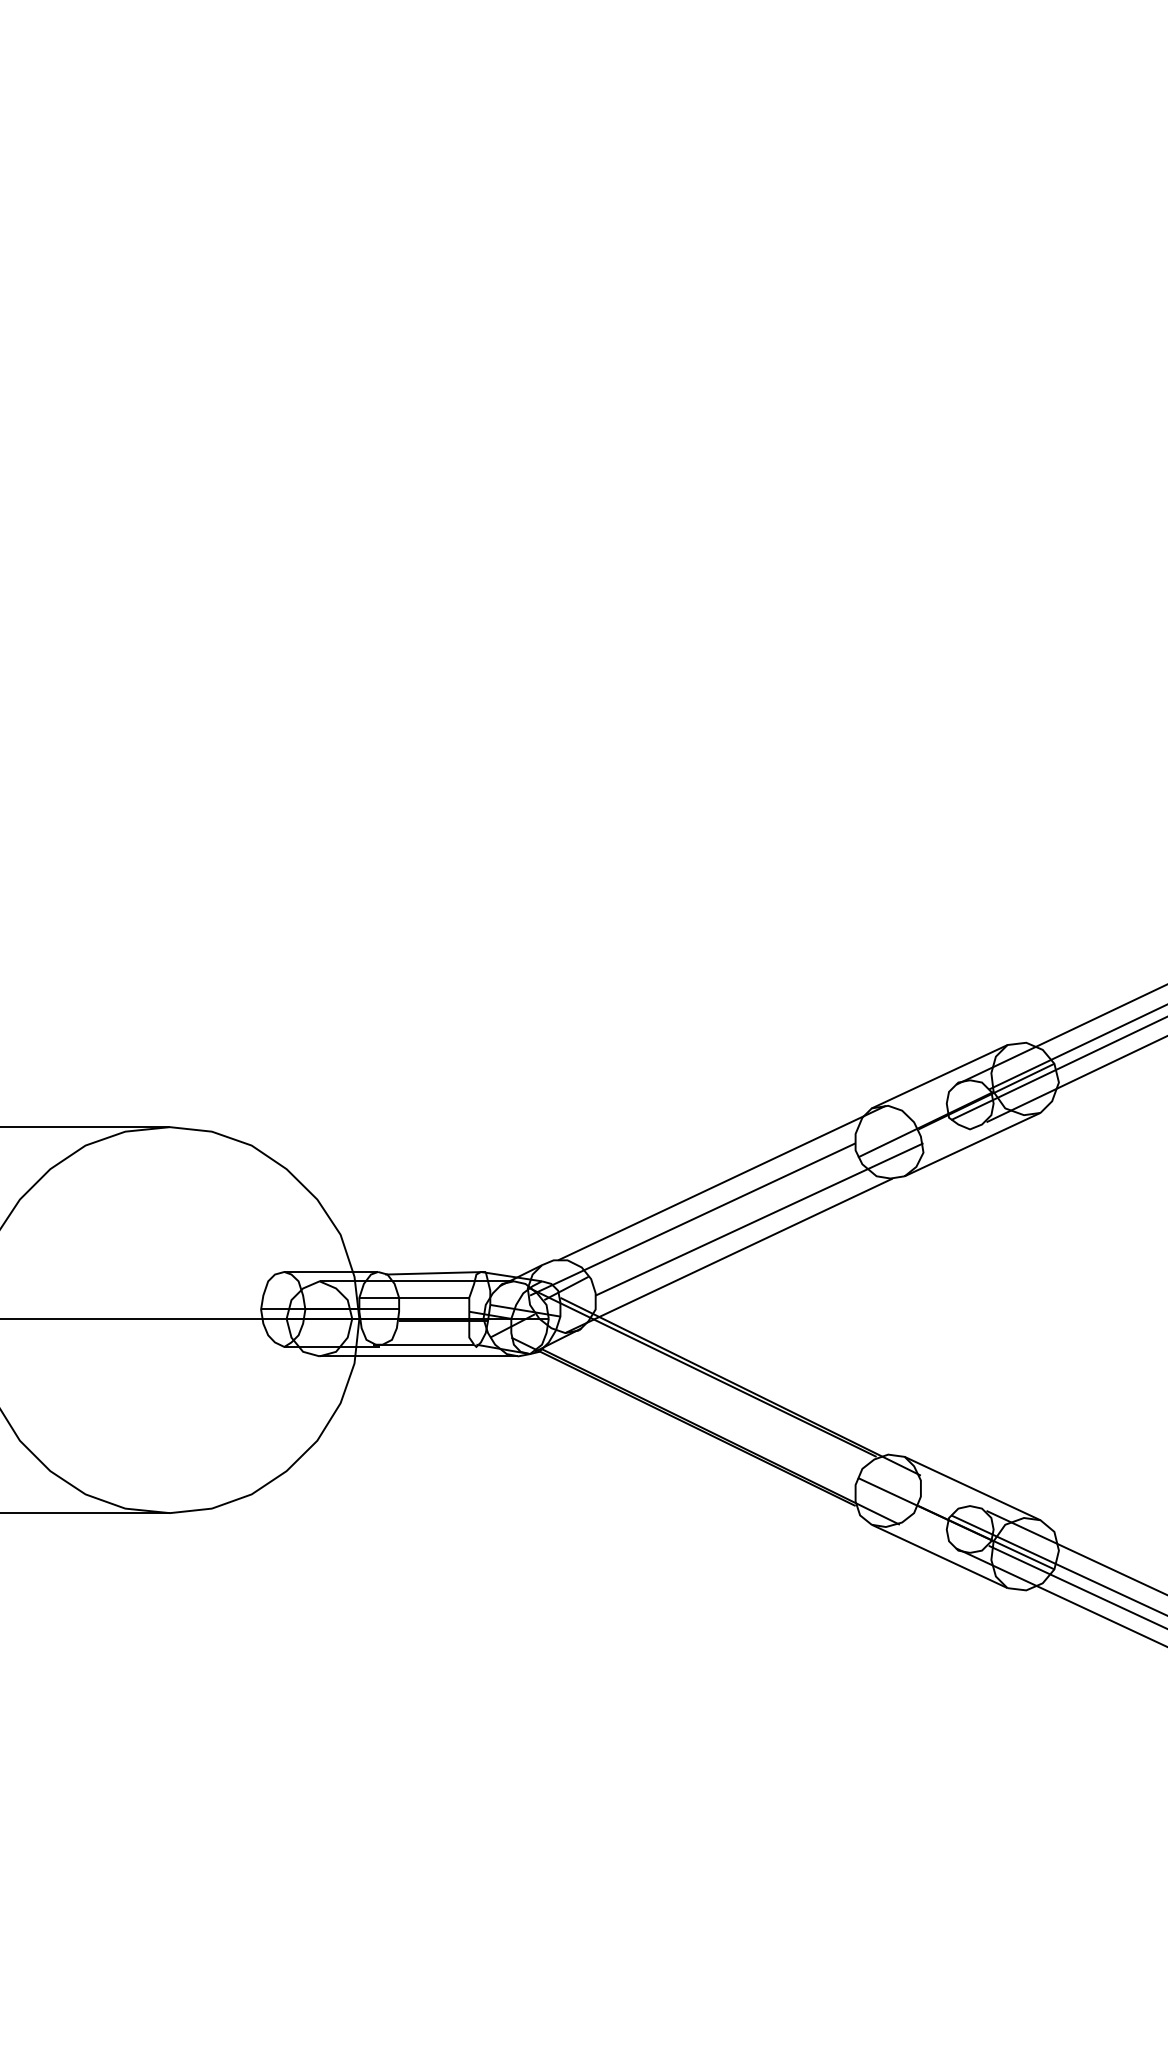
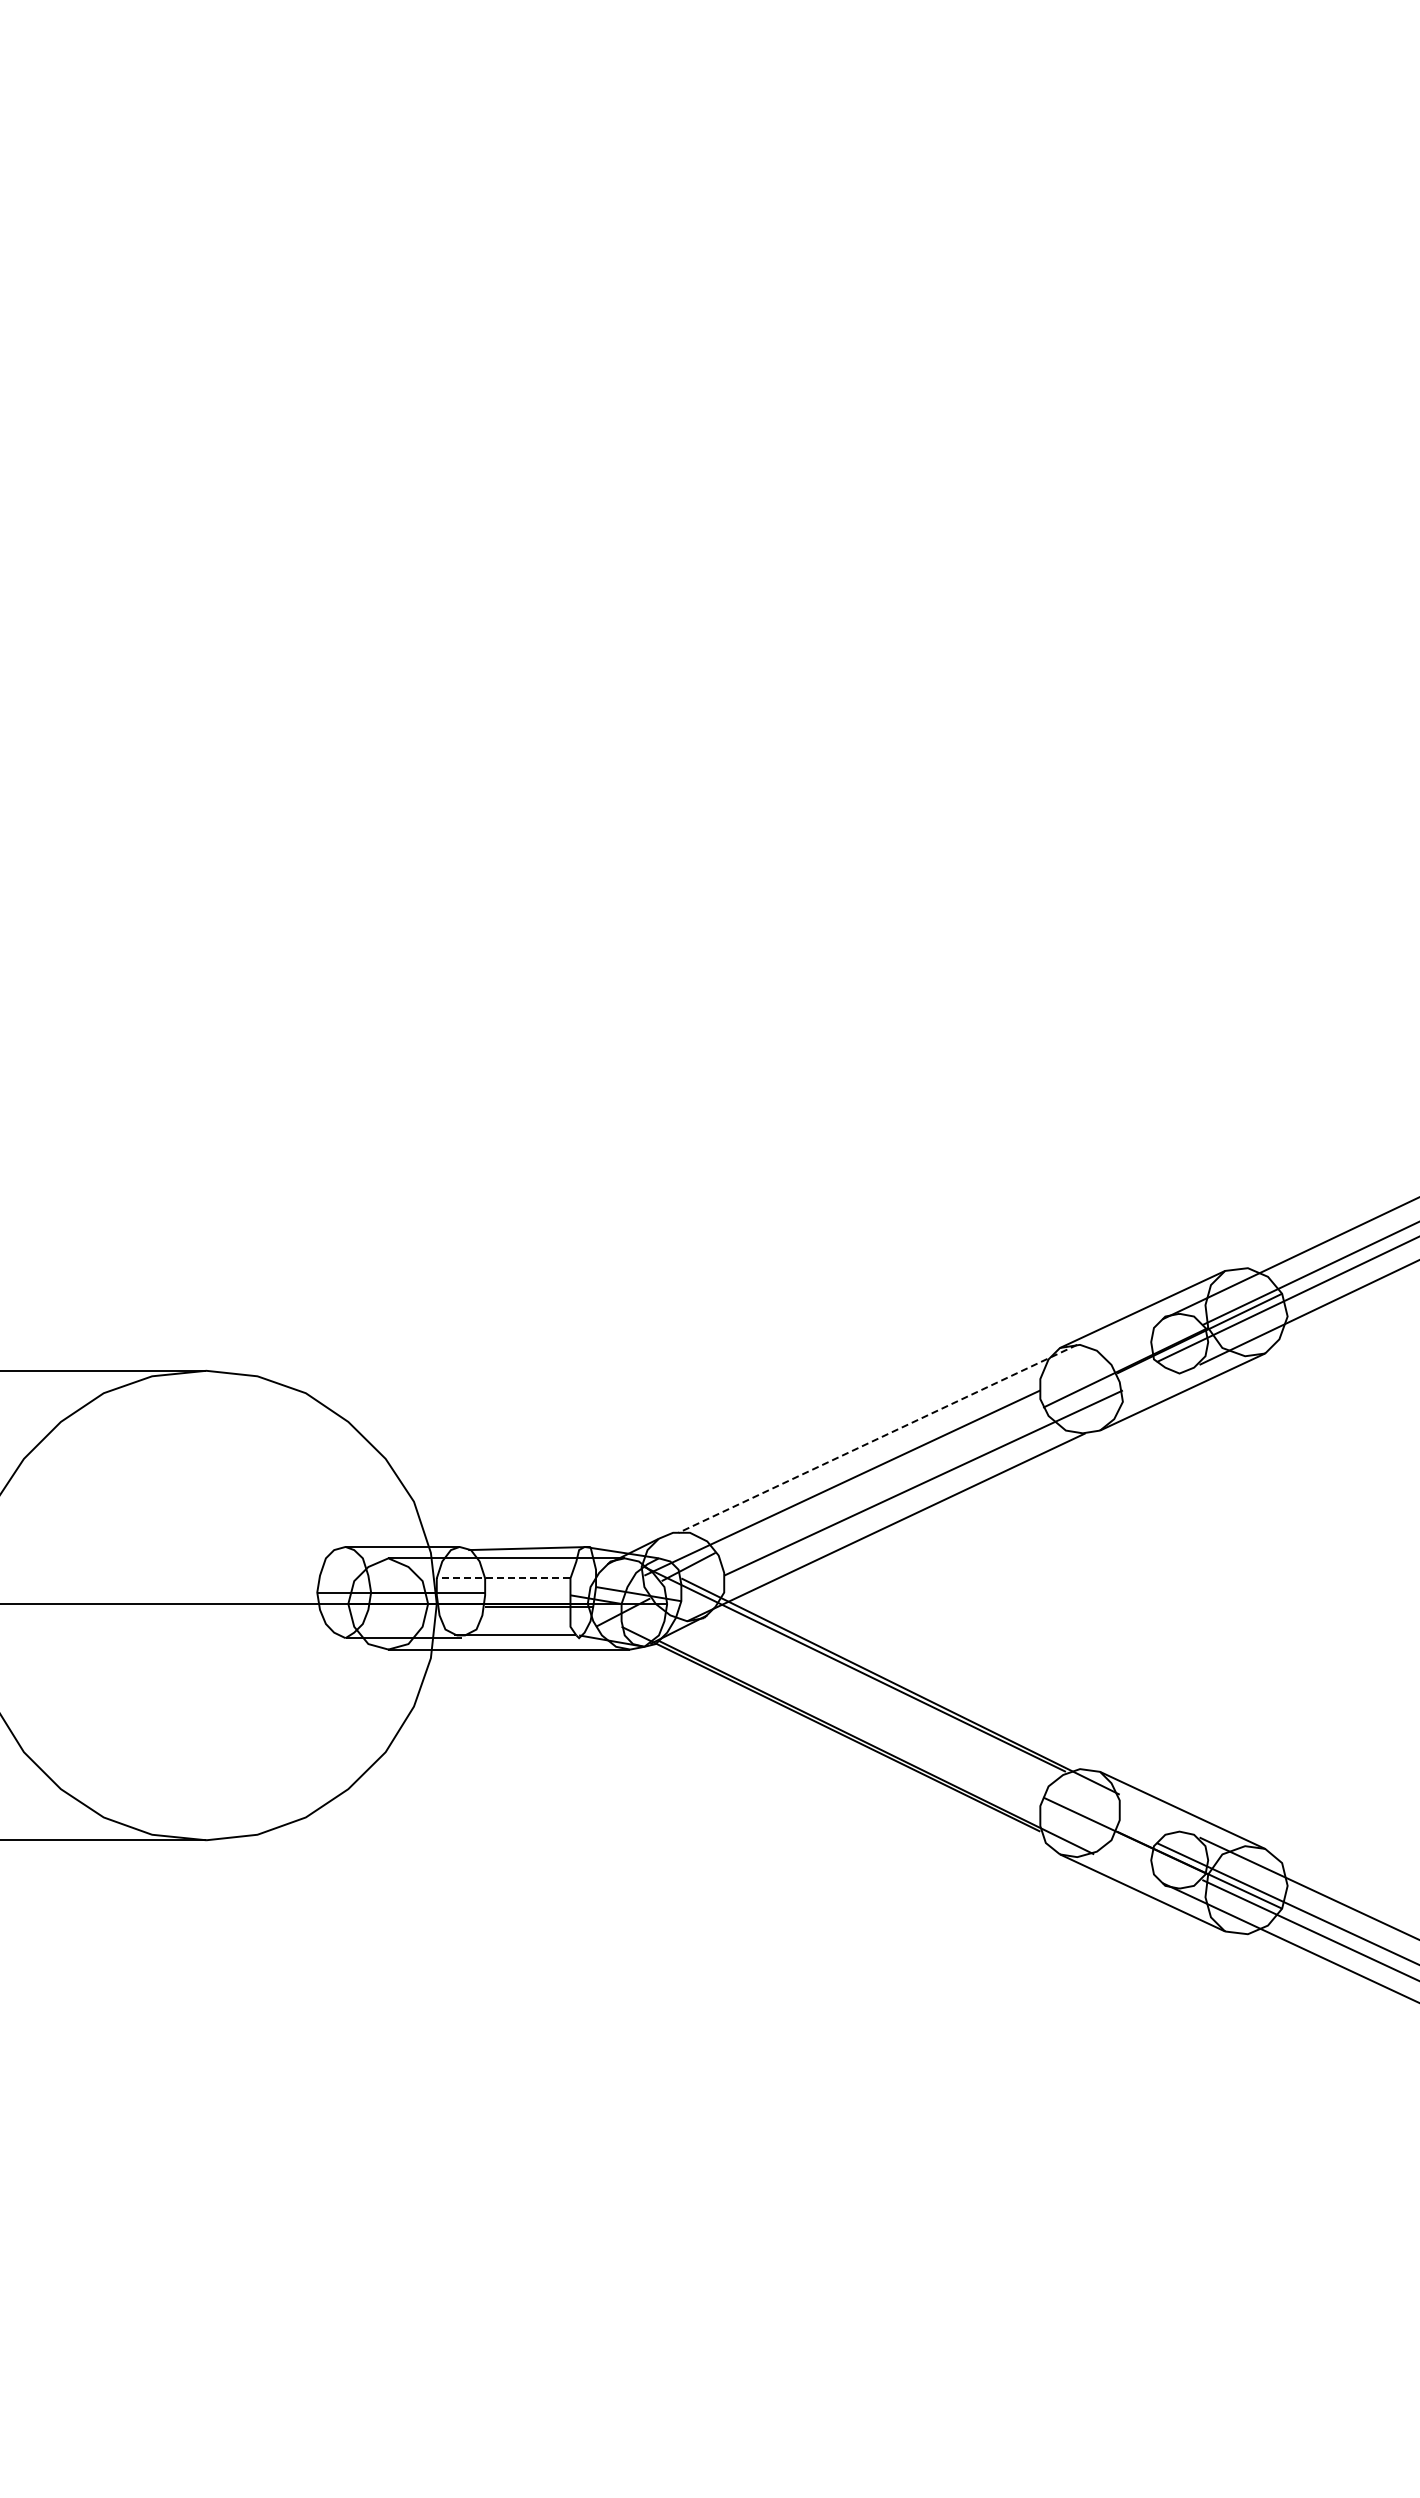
line: (721, 1183) -> (877, 1439), solid -> dashed
line: (414, 1297) -> (503, 1578), solid -> dashed

